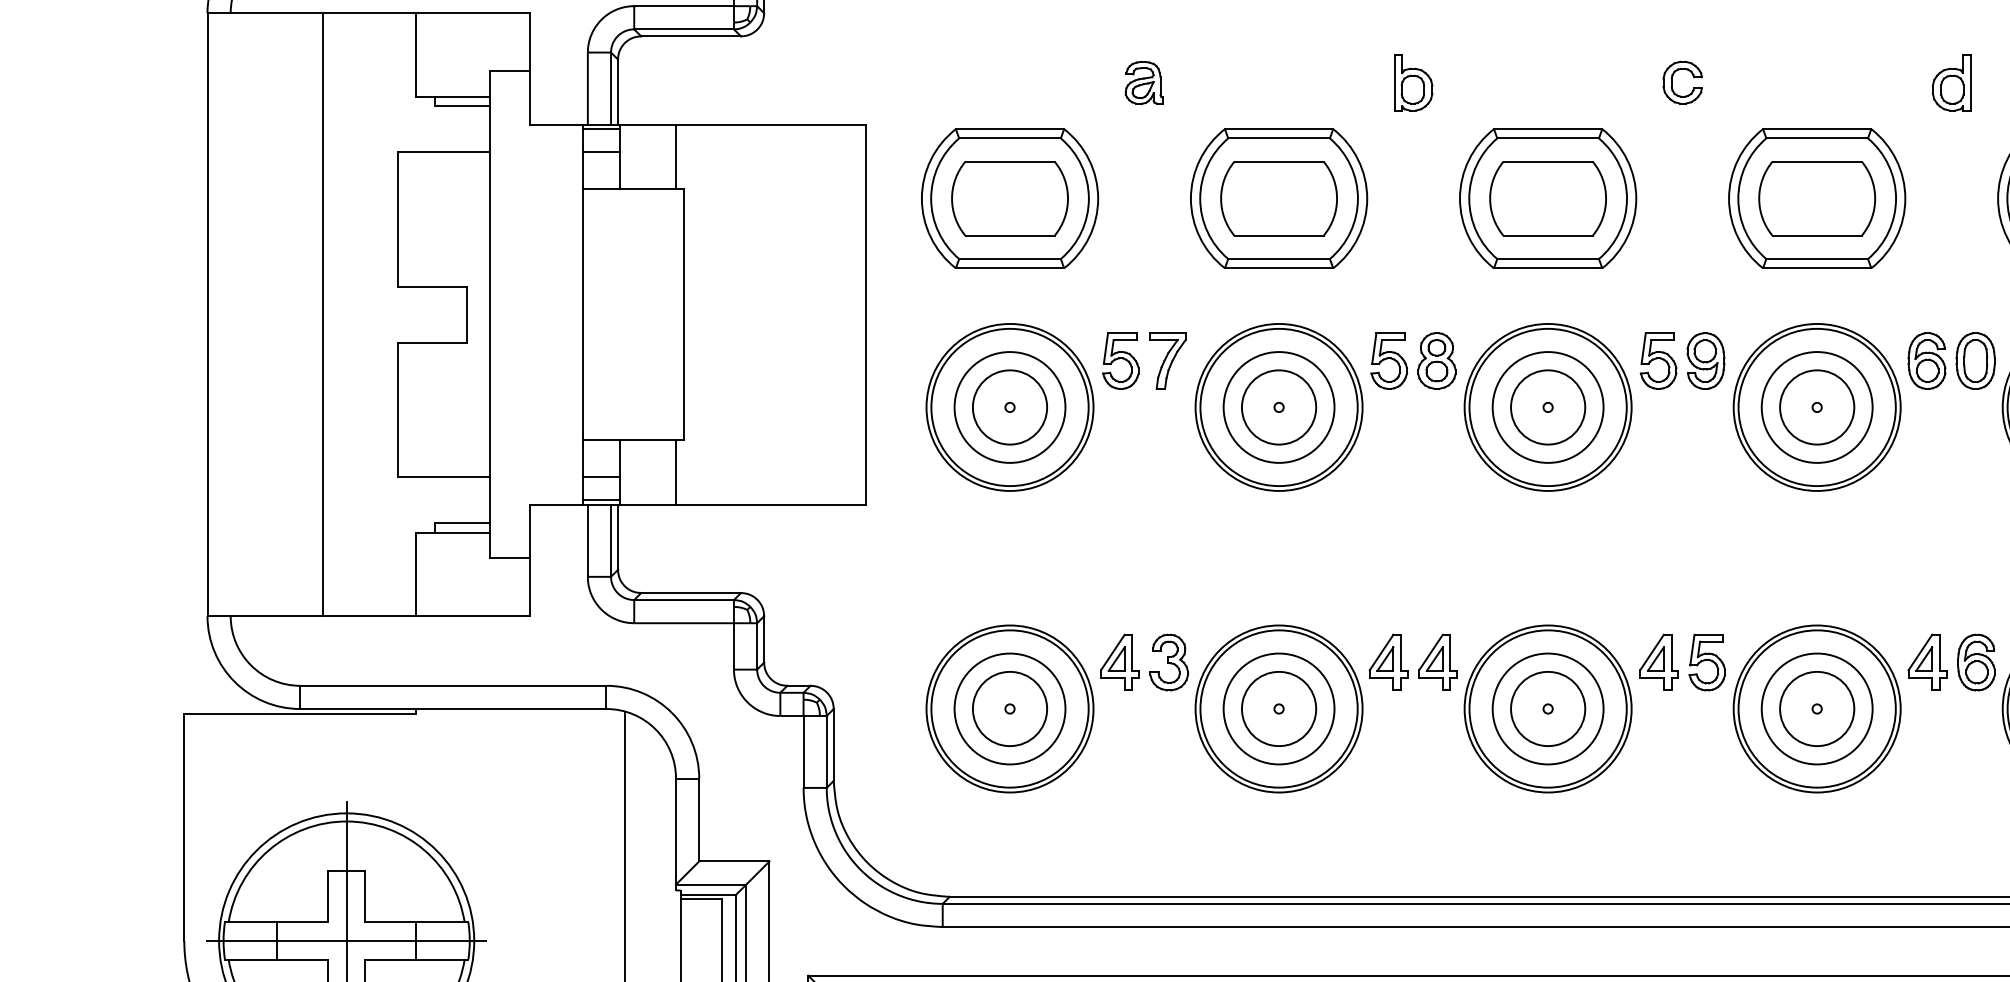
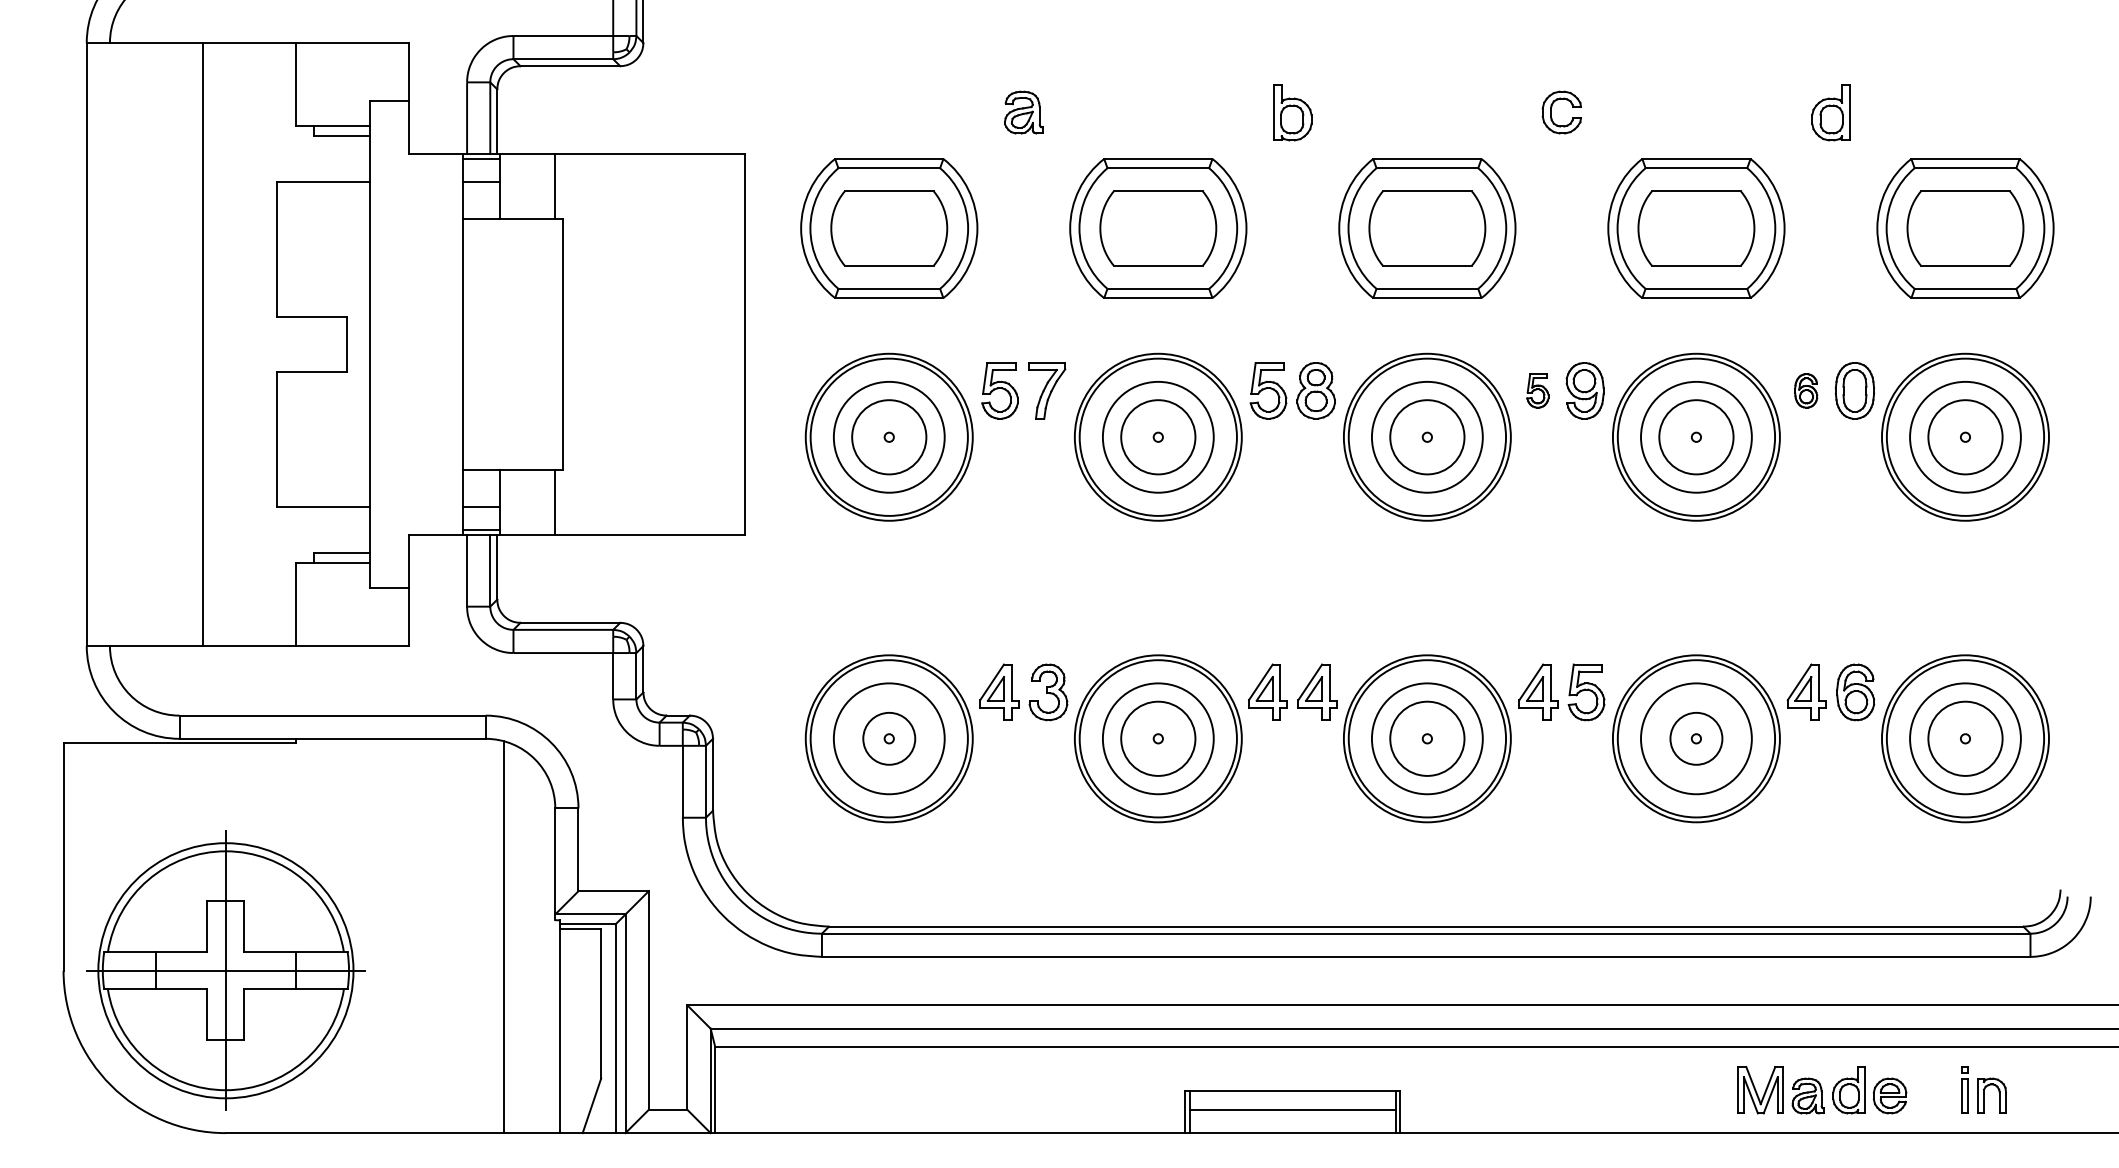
part: (1658, 360) -> (1537, 390), size x0.6
part: (1926, 360) -> (1805, 390), size x0.6
circle: (1010, 708) -> (889, 738), size x0.7
circle: (1817, 708) -> (1696, 738), size x0.7

